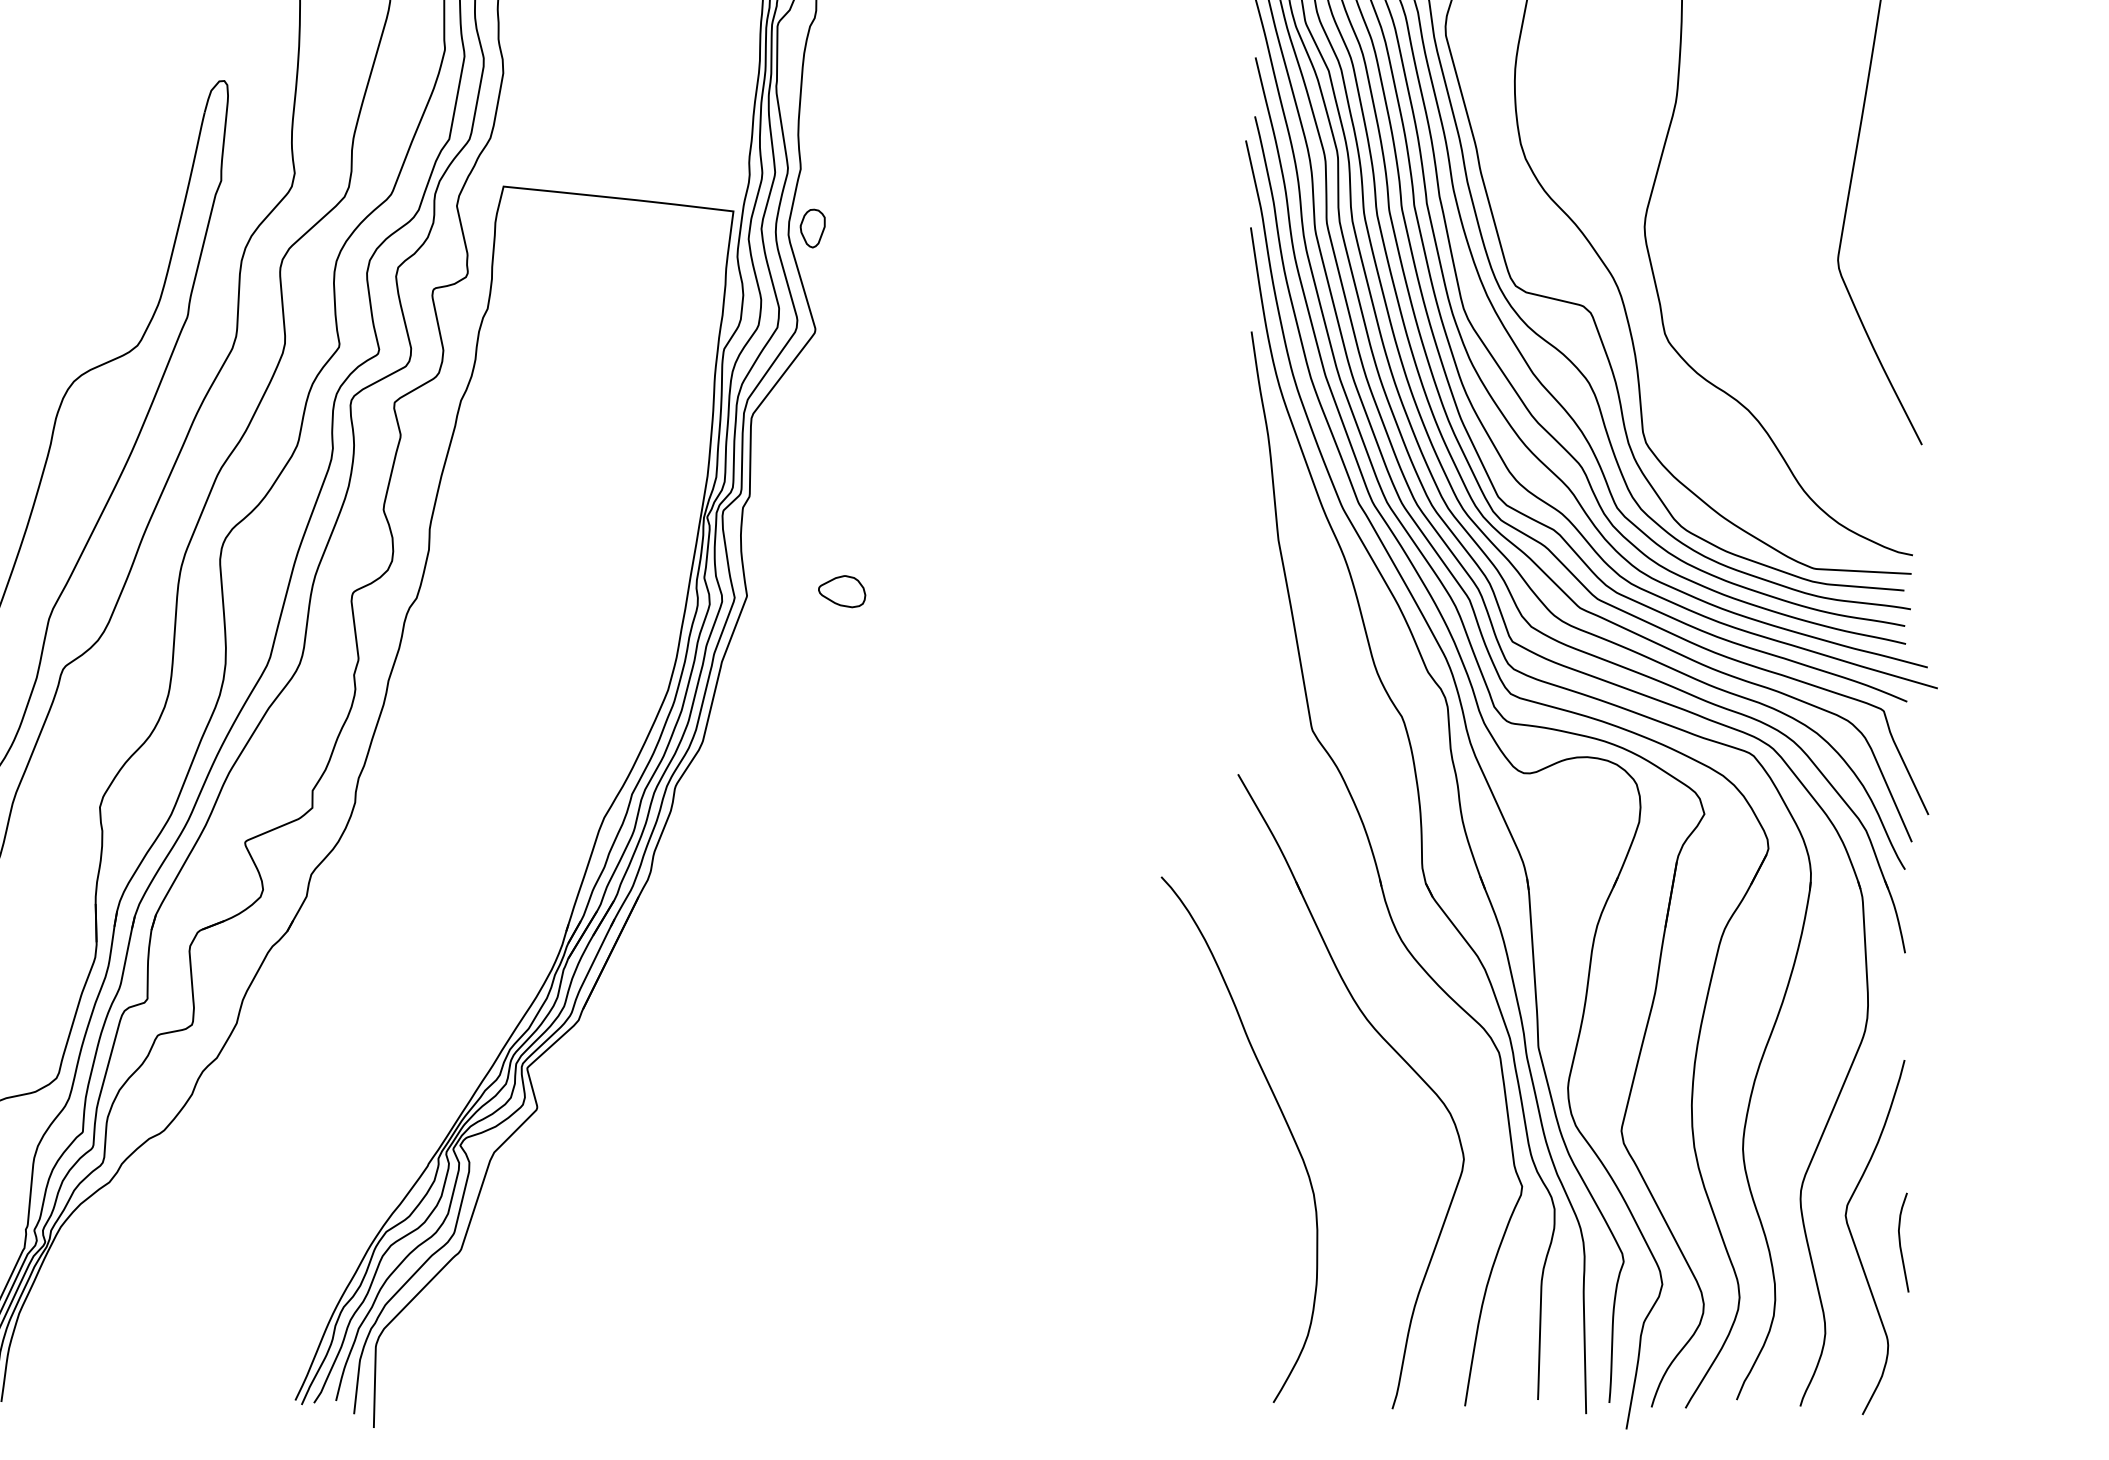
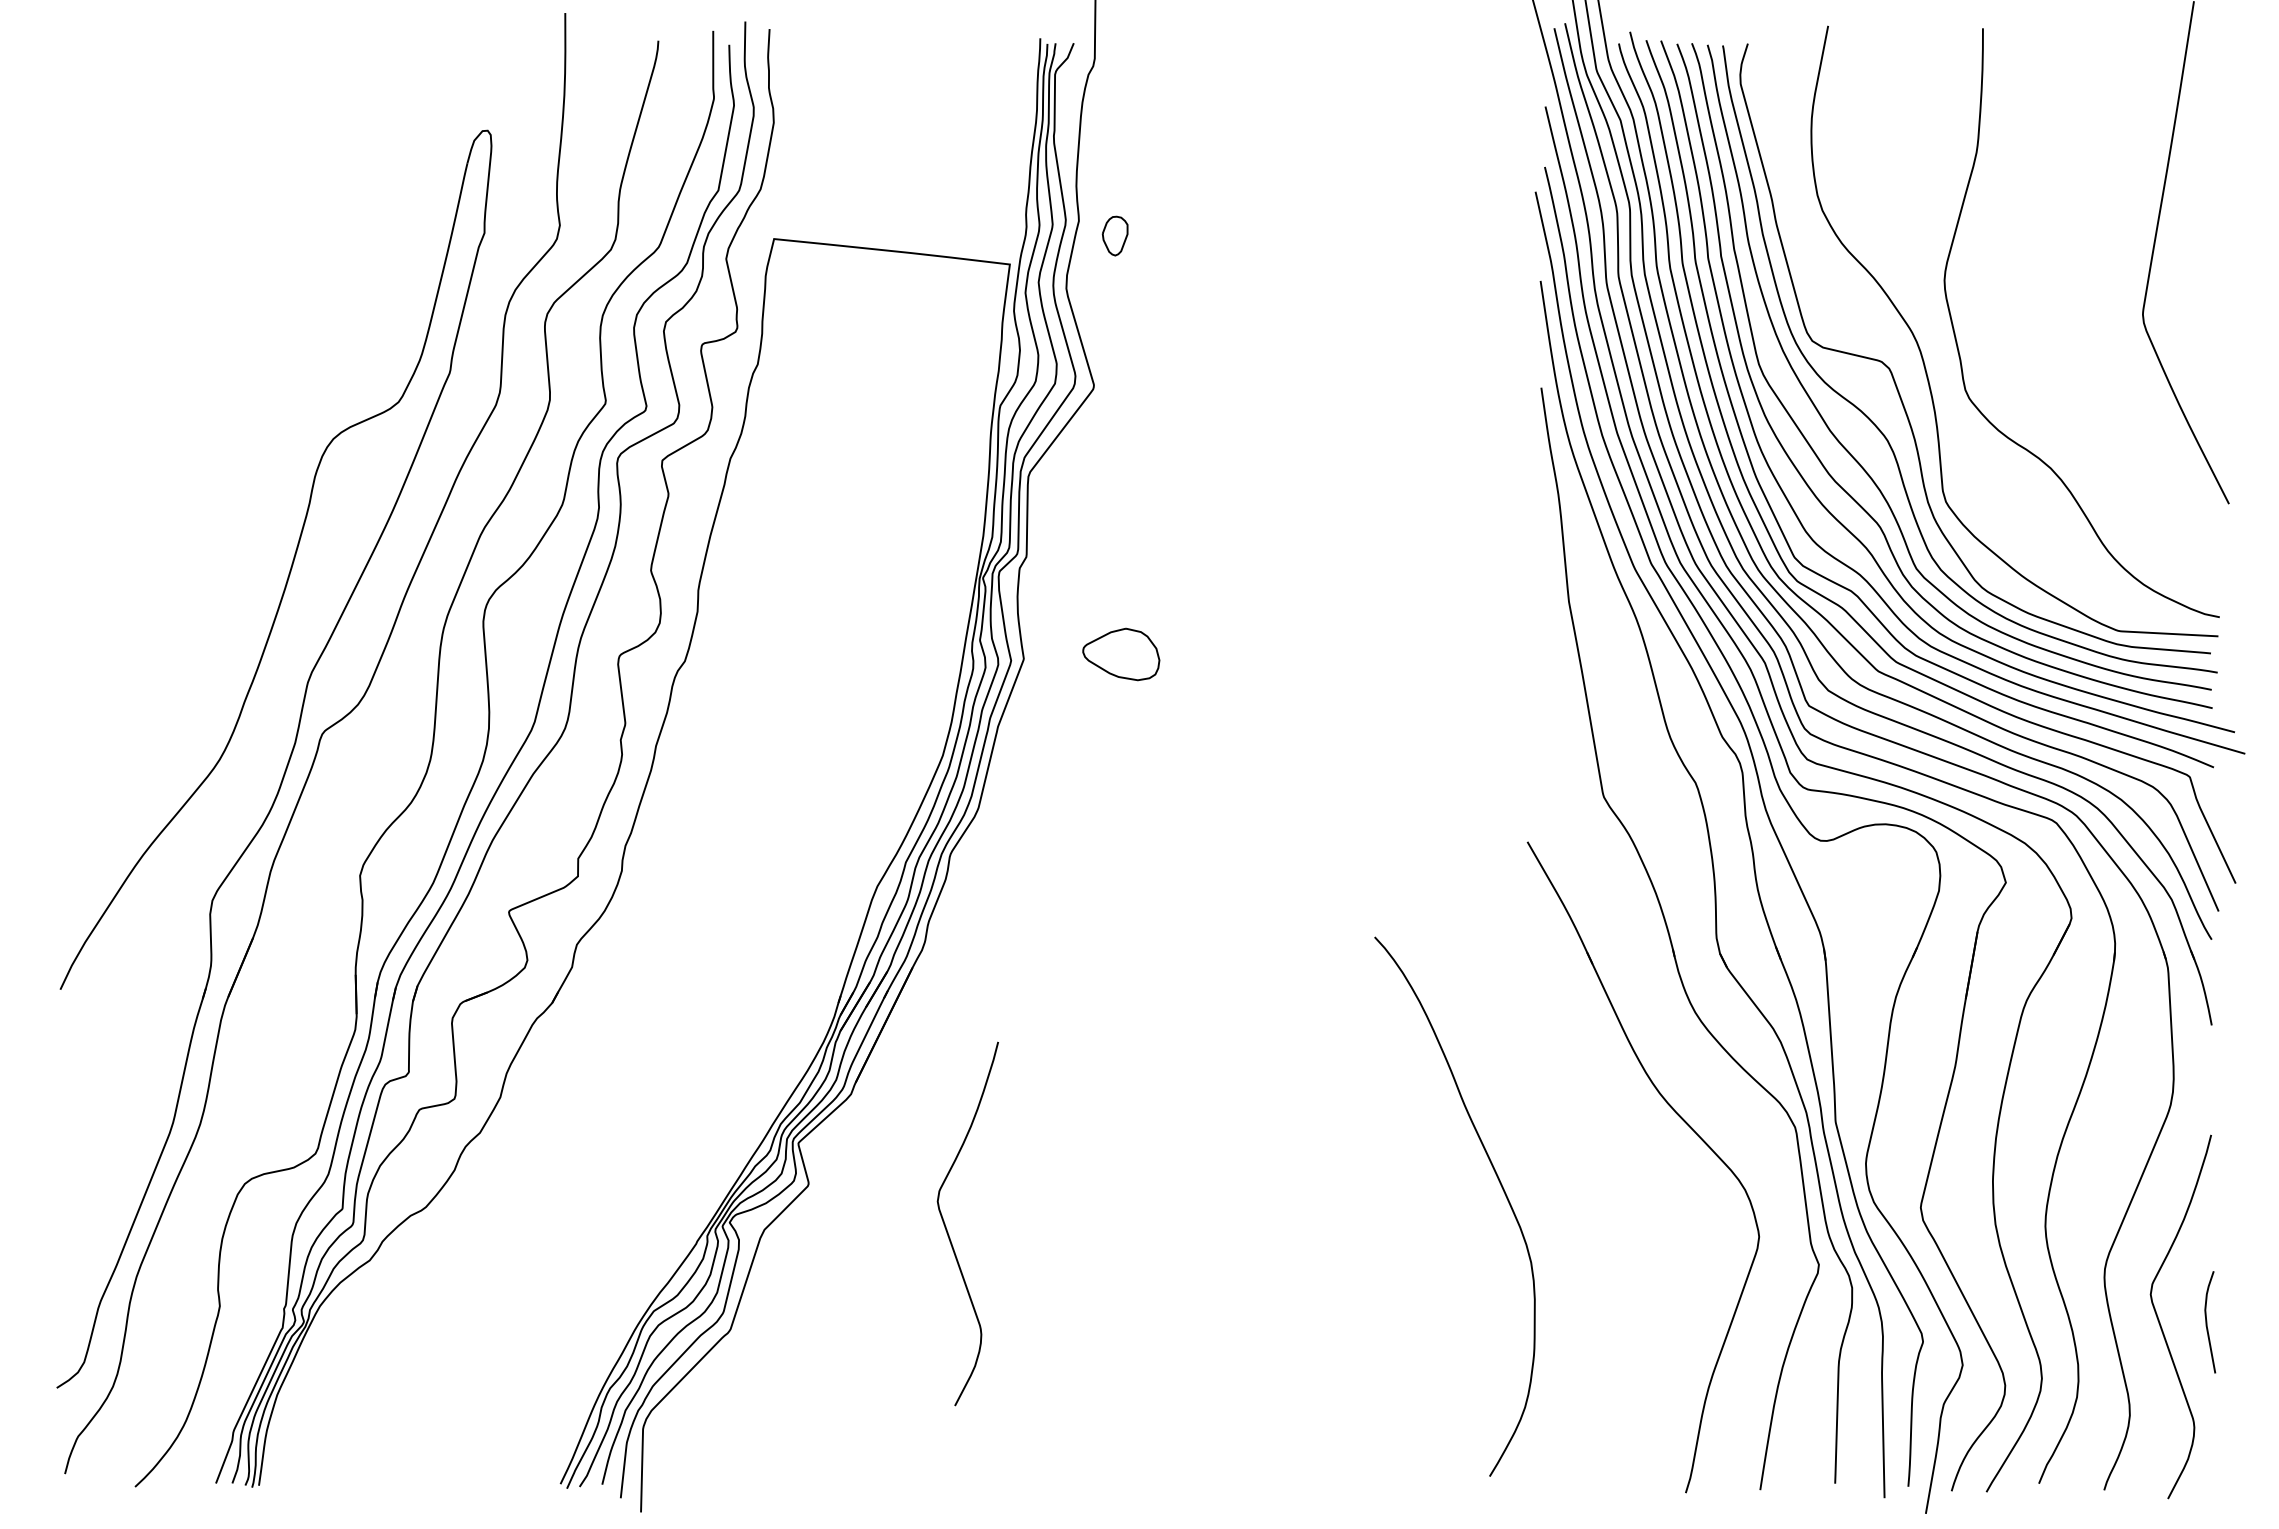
part: (812, 227) -> (1114, 235), moved
part: (842, 591) -> (1121, 654), size x1.6
curve: (1282, 1117) -> (1499, 1183), moved
curve: (672, 1152) -> (947, 1229), added

